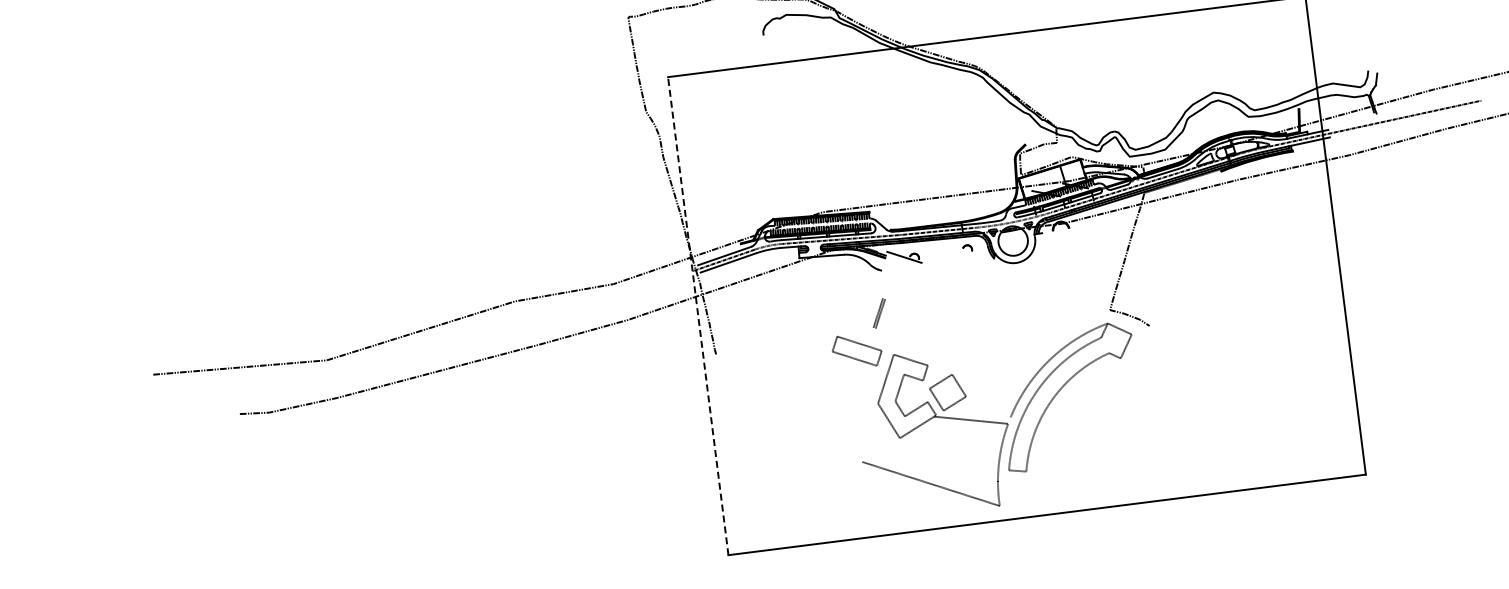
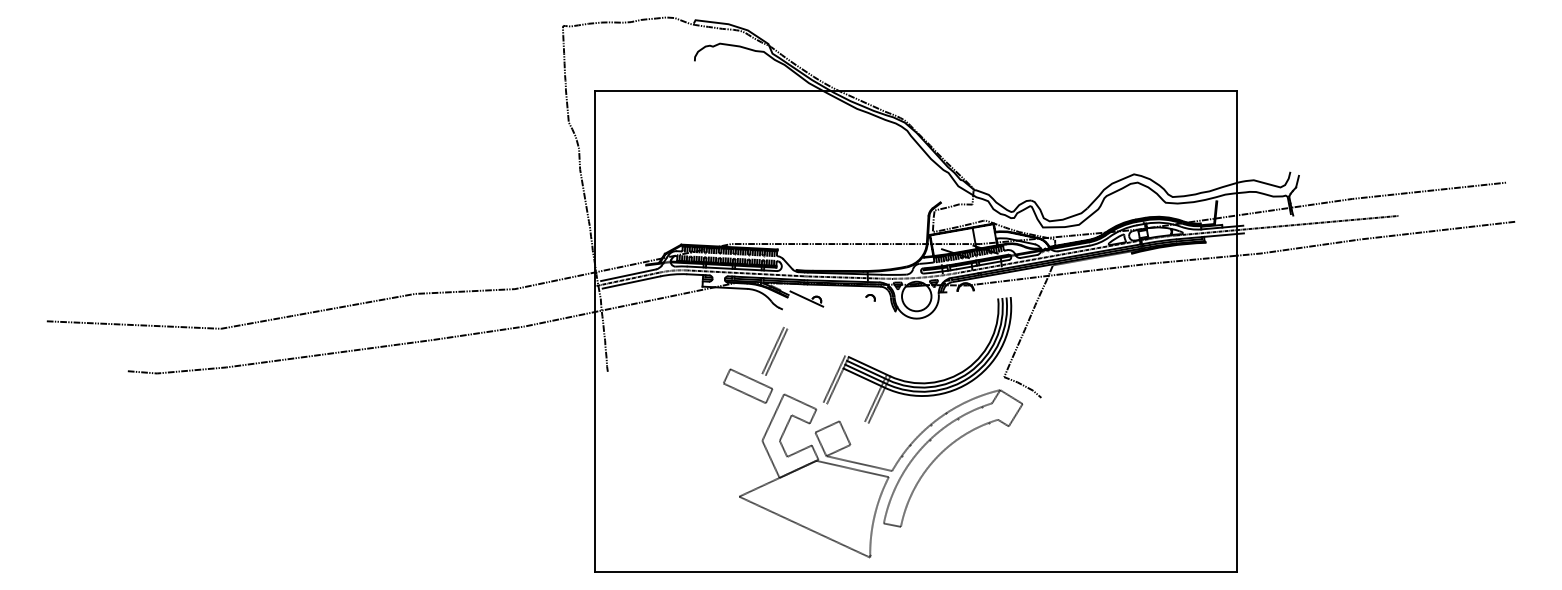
part: (878, 313) -> (774, 351), size x1.67
line: (697, 316) -> (594, 331), dashed -> solid
part: (1019, 325) -> (912, 381), added
line: (977, 413) -> (859, 463), added
line: (897, 439) -> (777, 478), added

